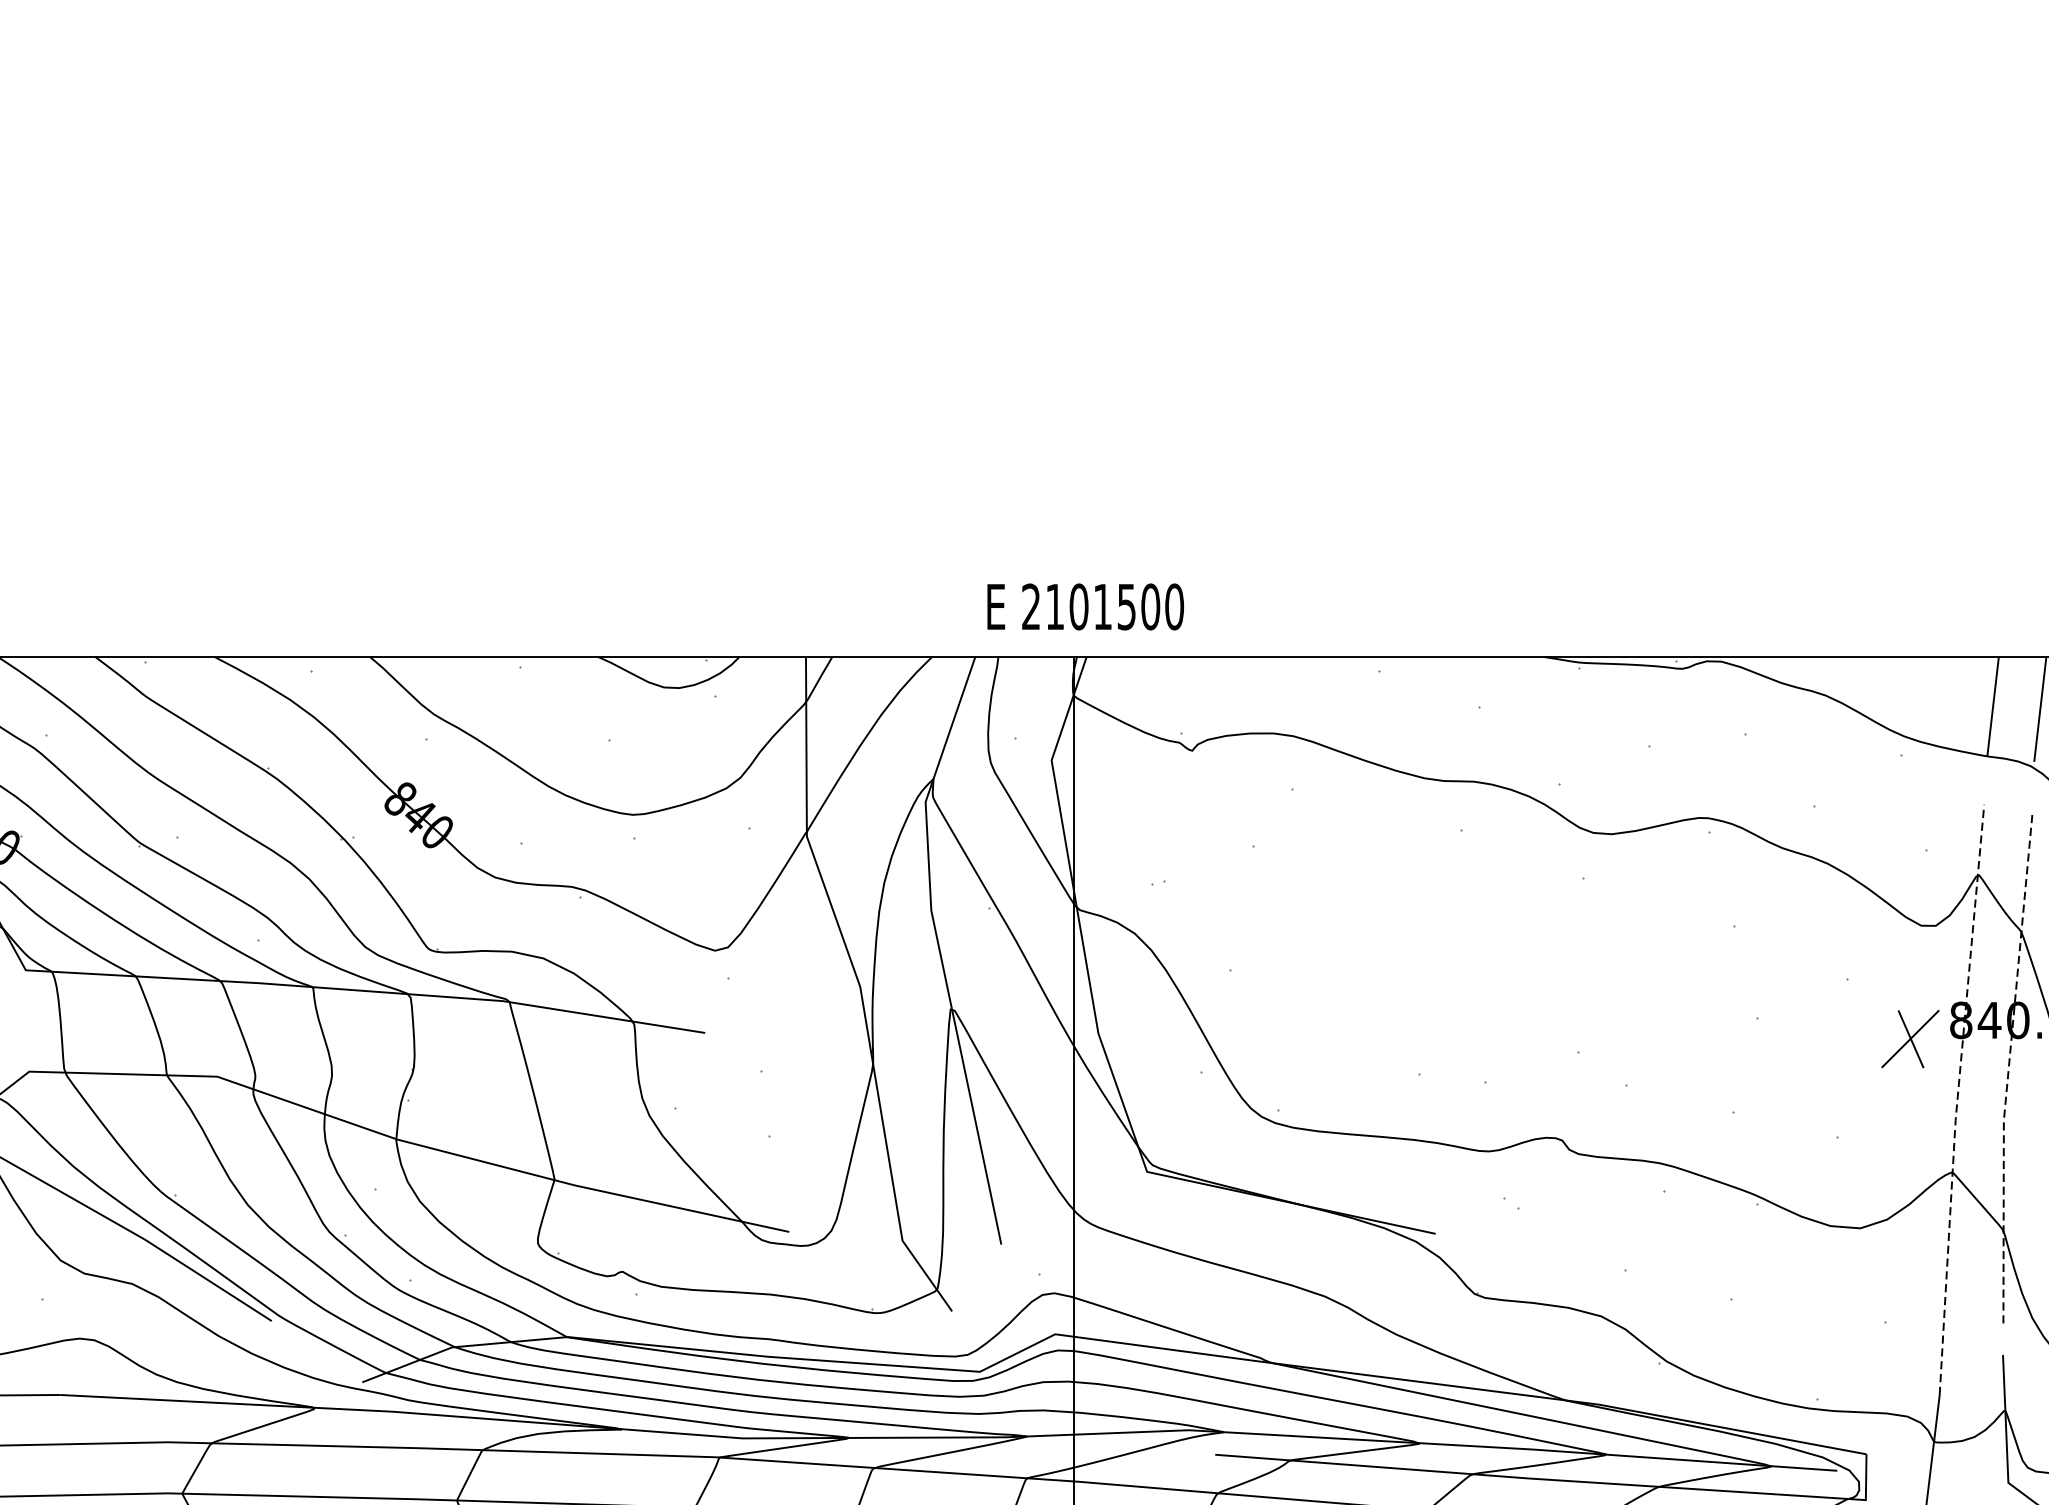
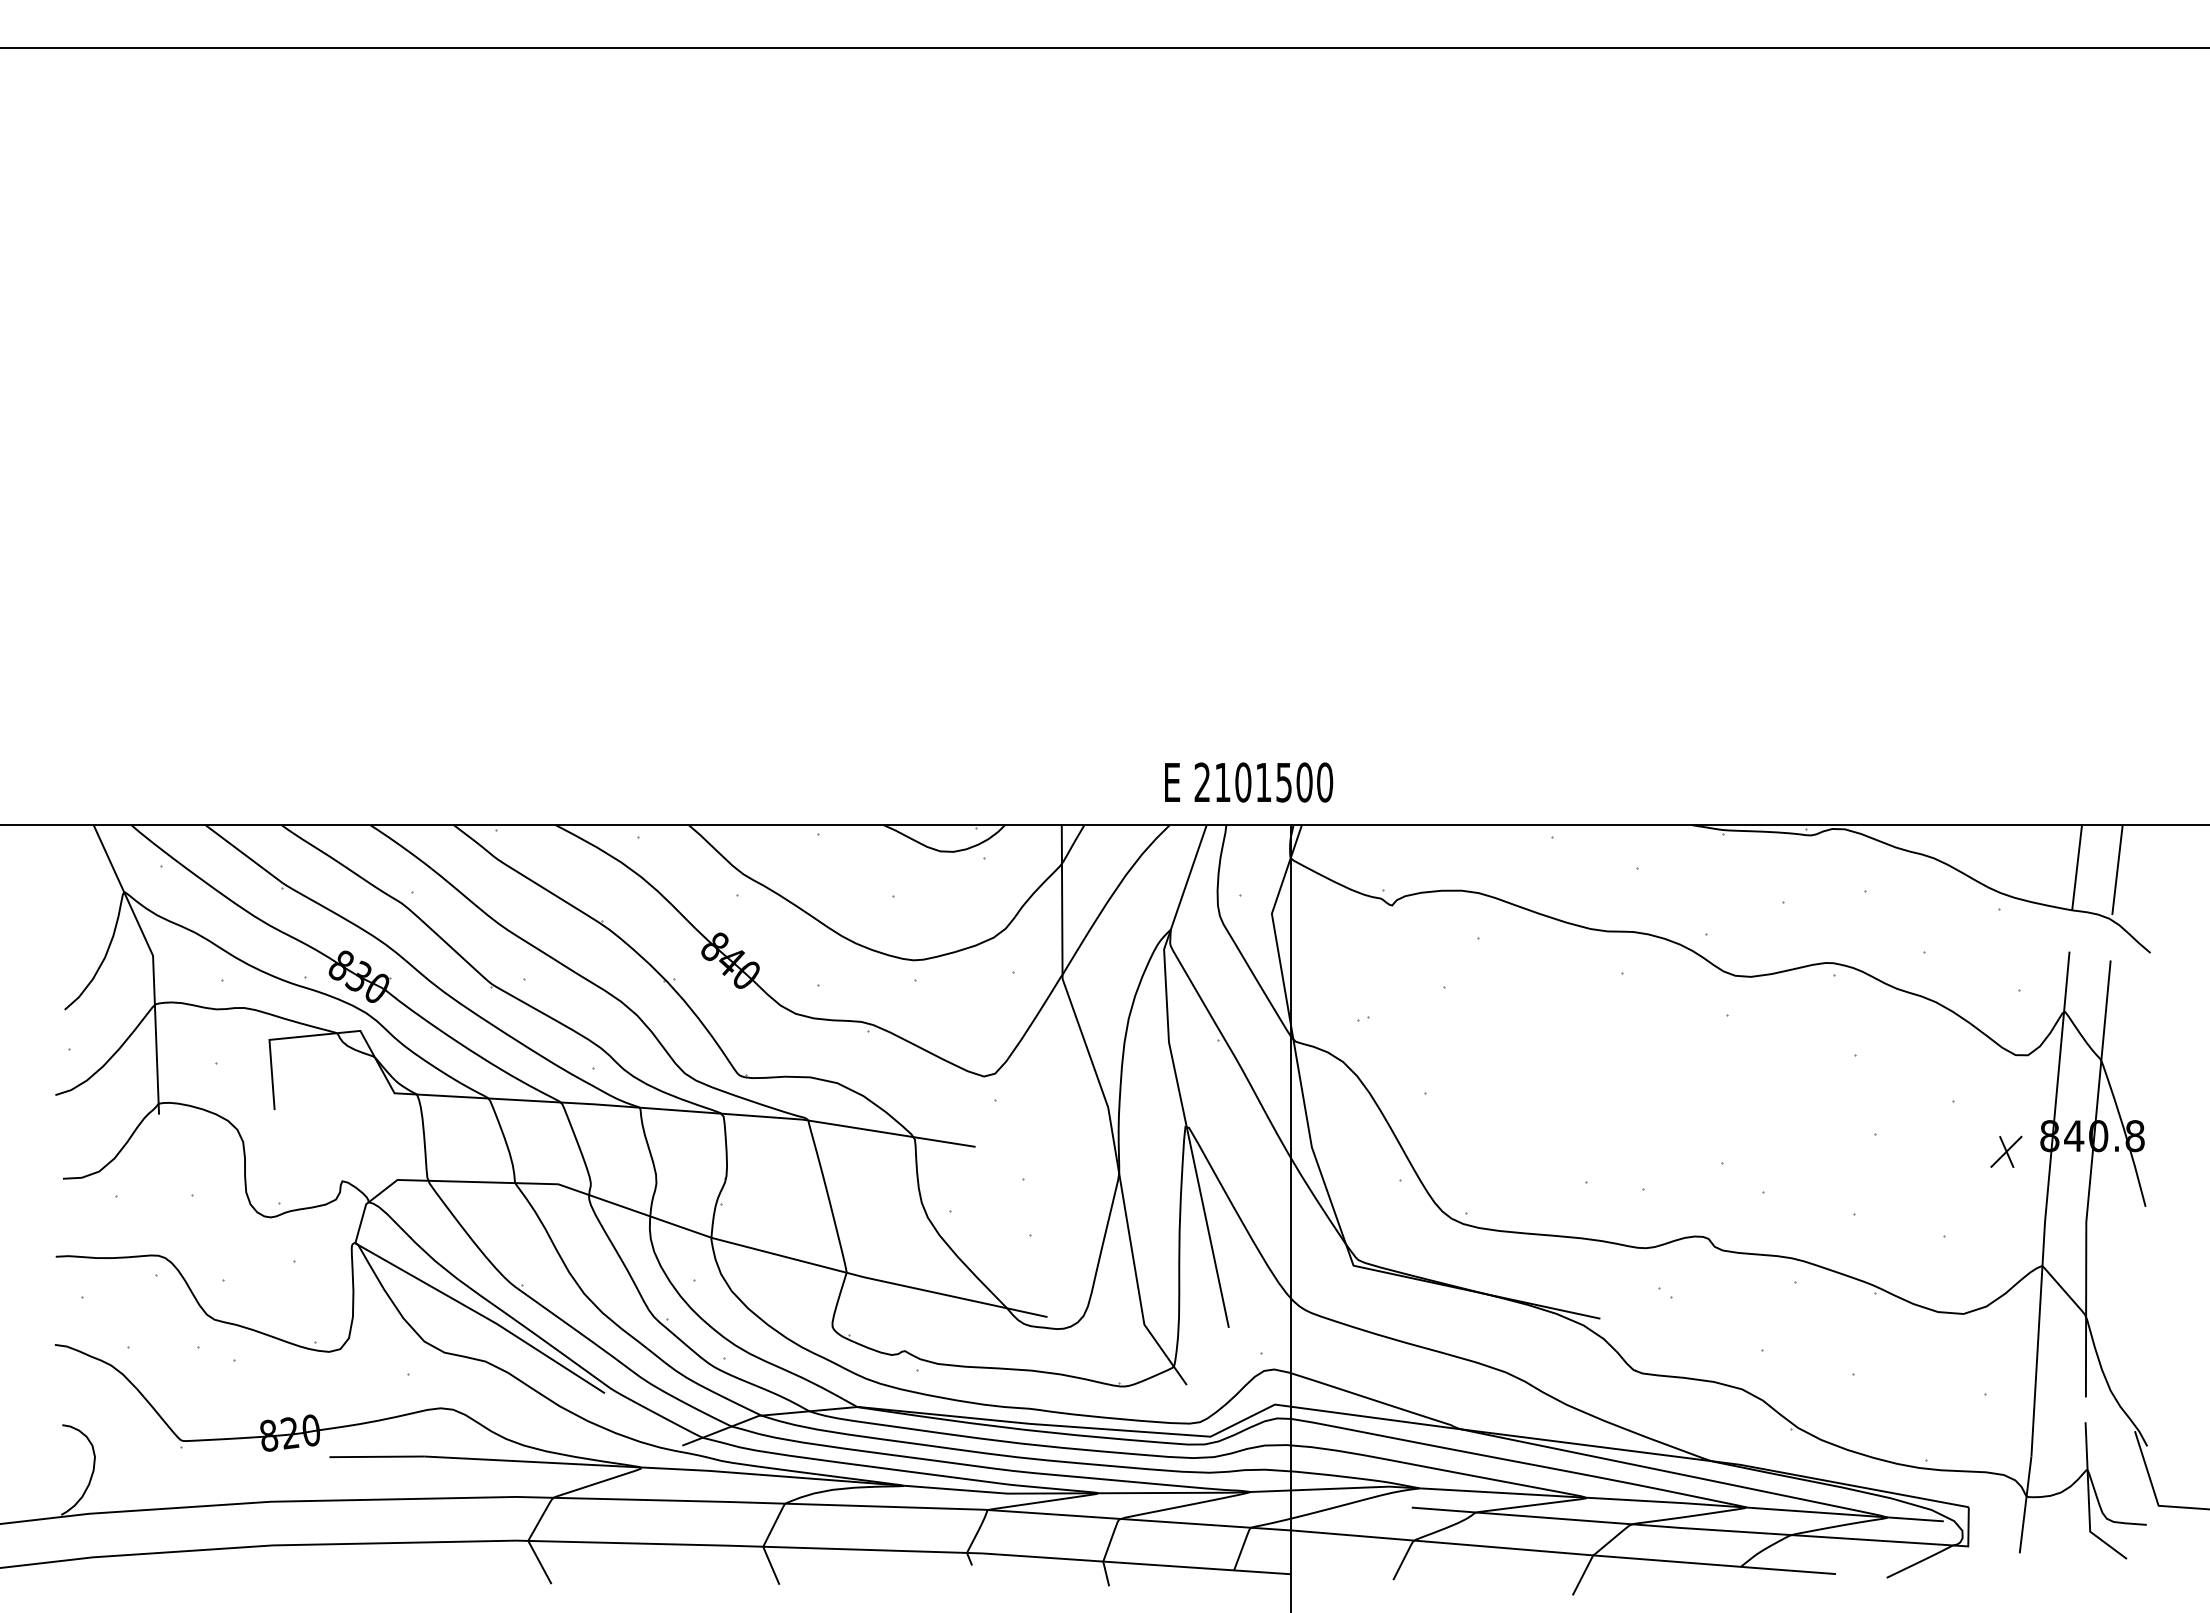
text: (1086, 606) -> (1249, 782), moved
part: (1910, 1038) -> (2006, 1151), size x0.62
line: (2008, 1071) -> (2090, 1179), dashed -> solid
line: (1957, 1099) -> (2046, 1203), dashed -> solid

